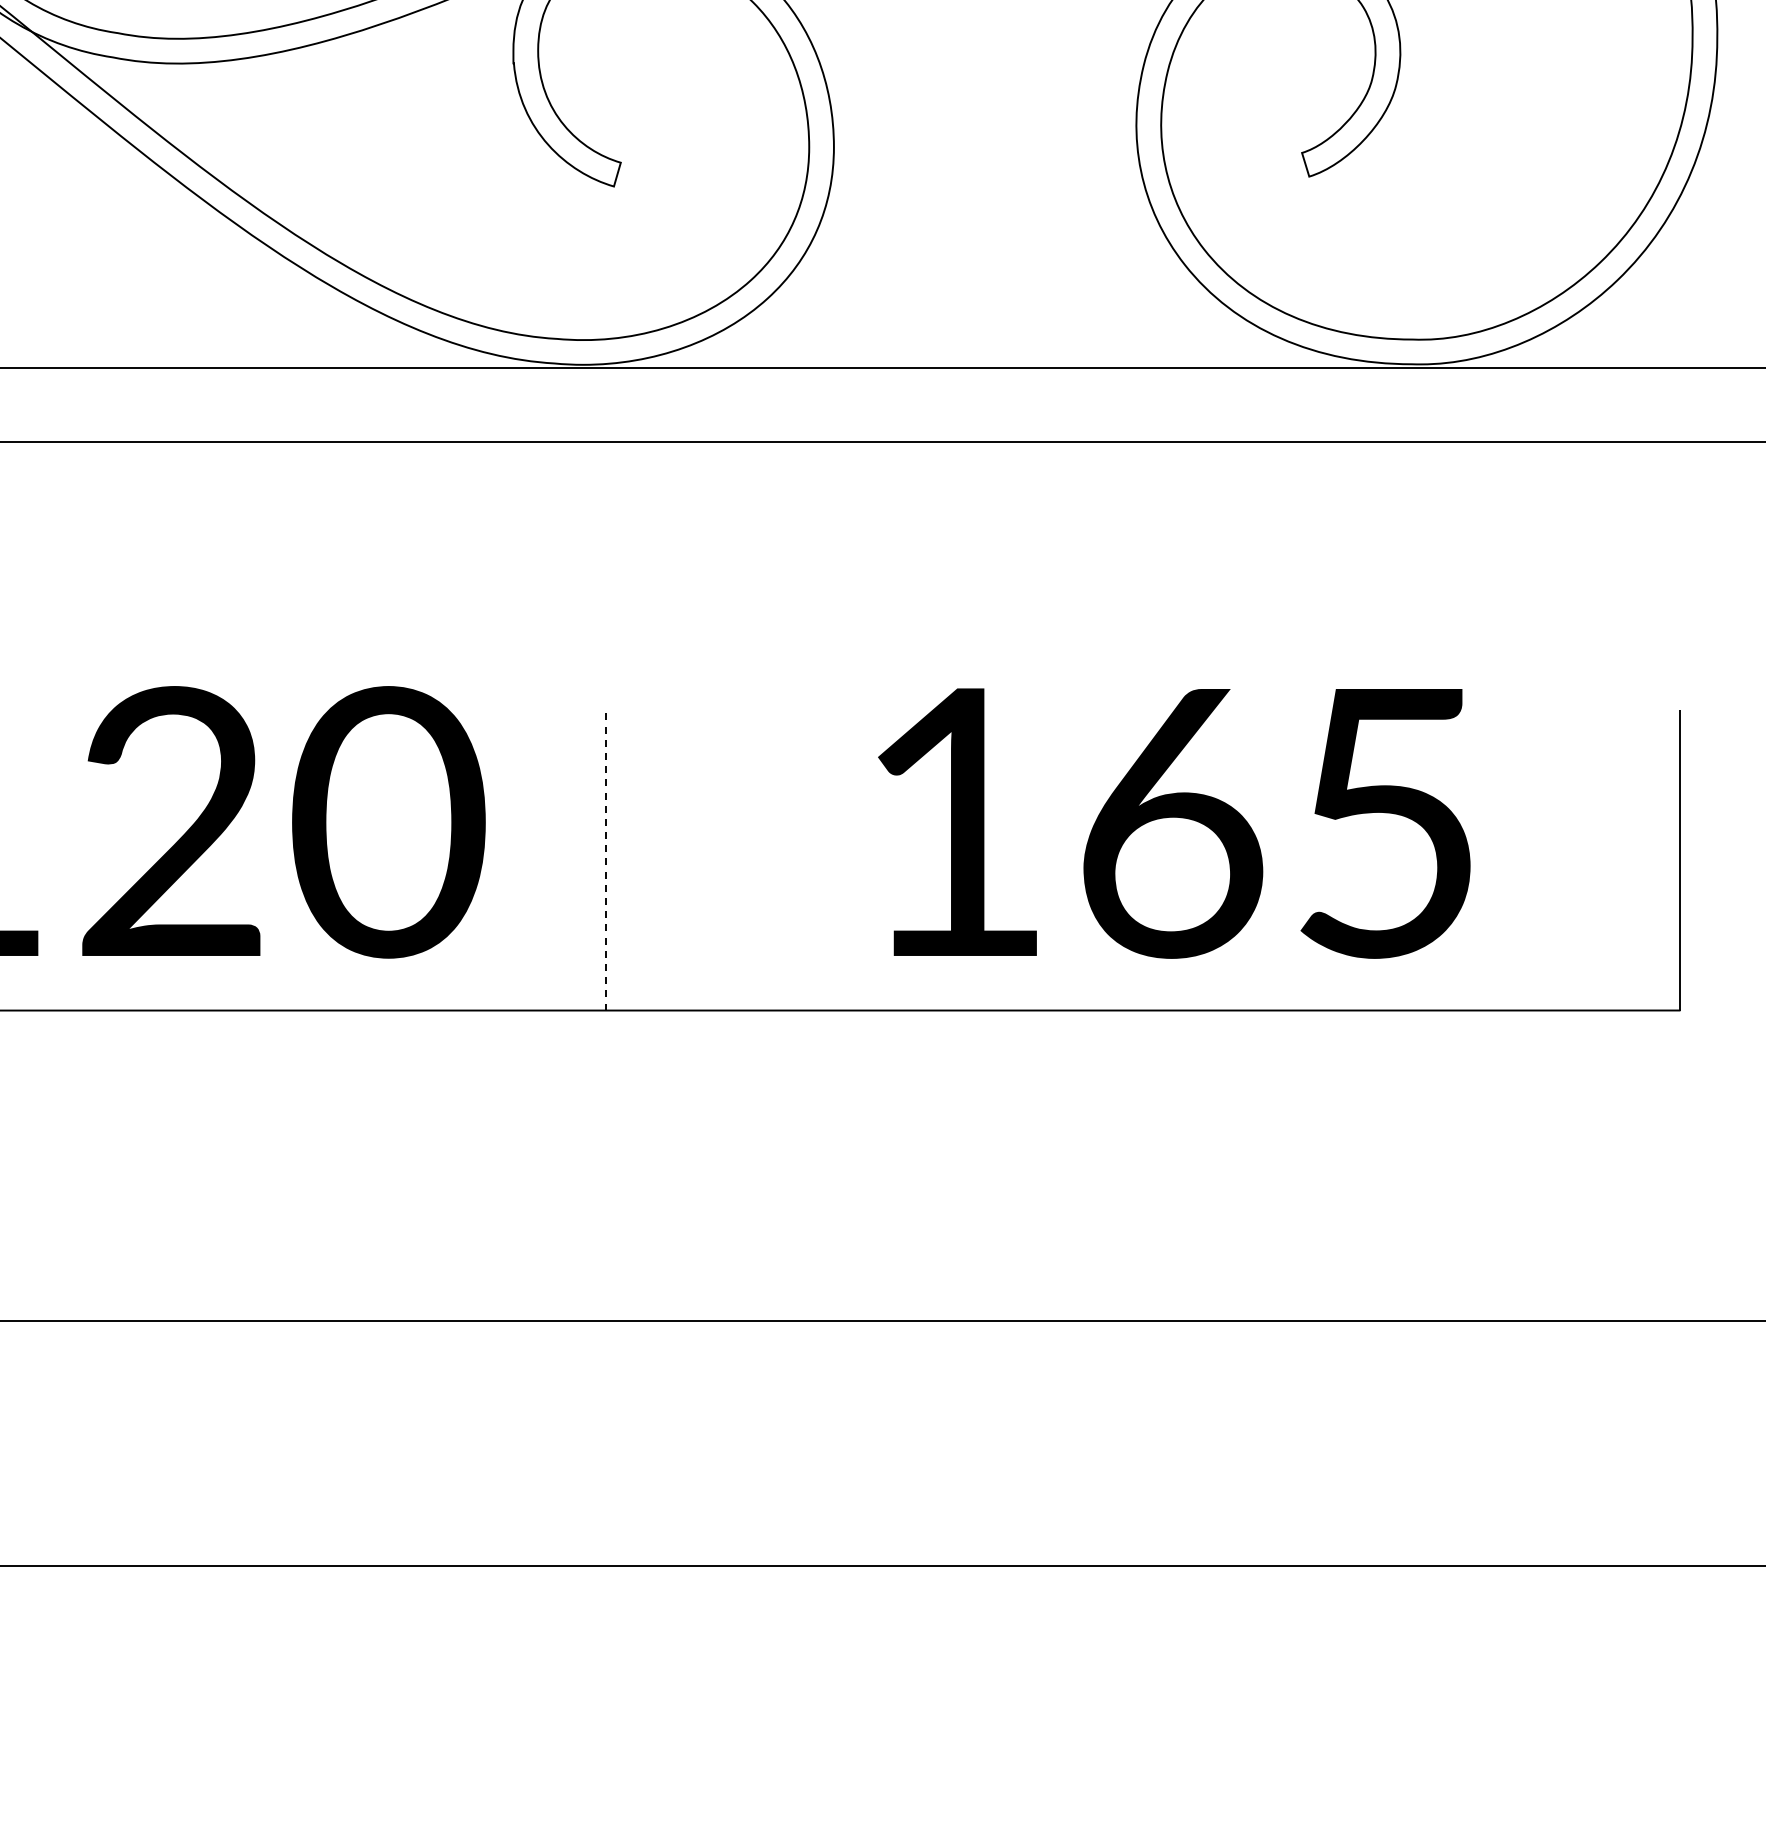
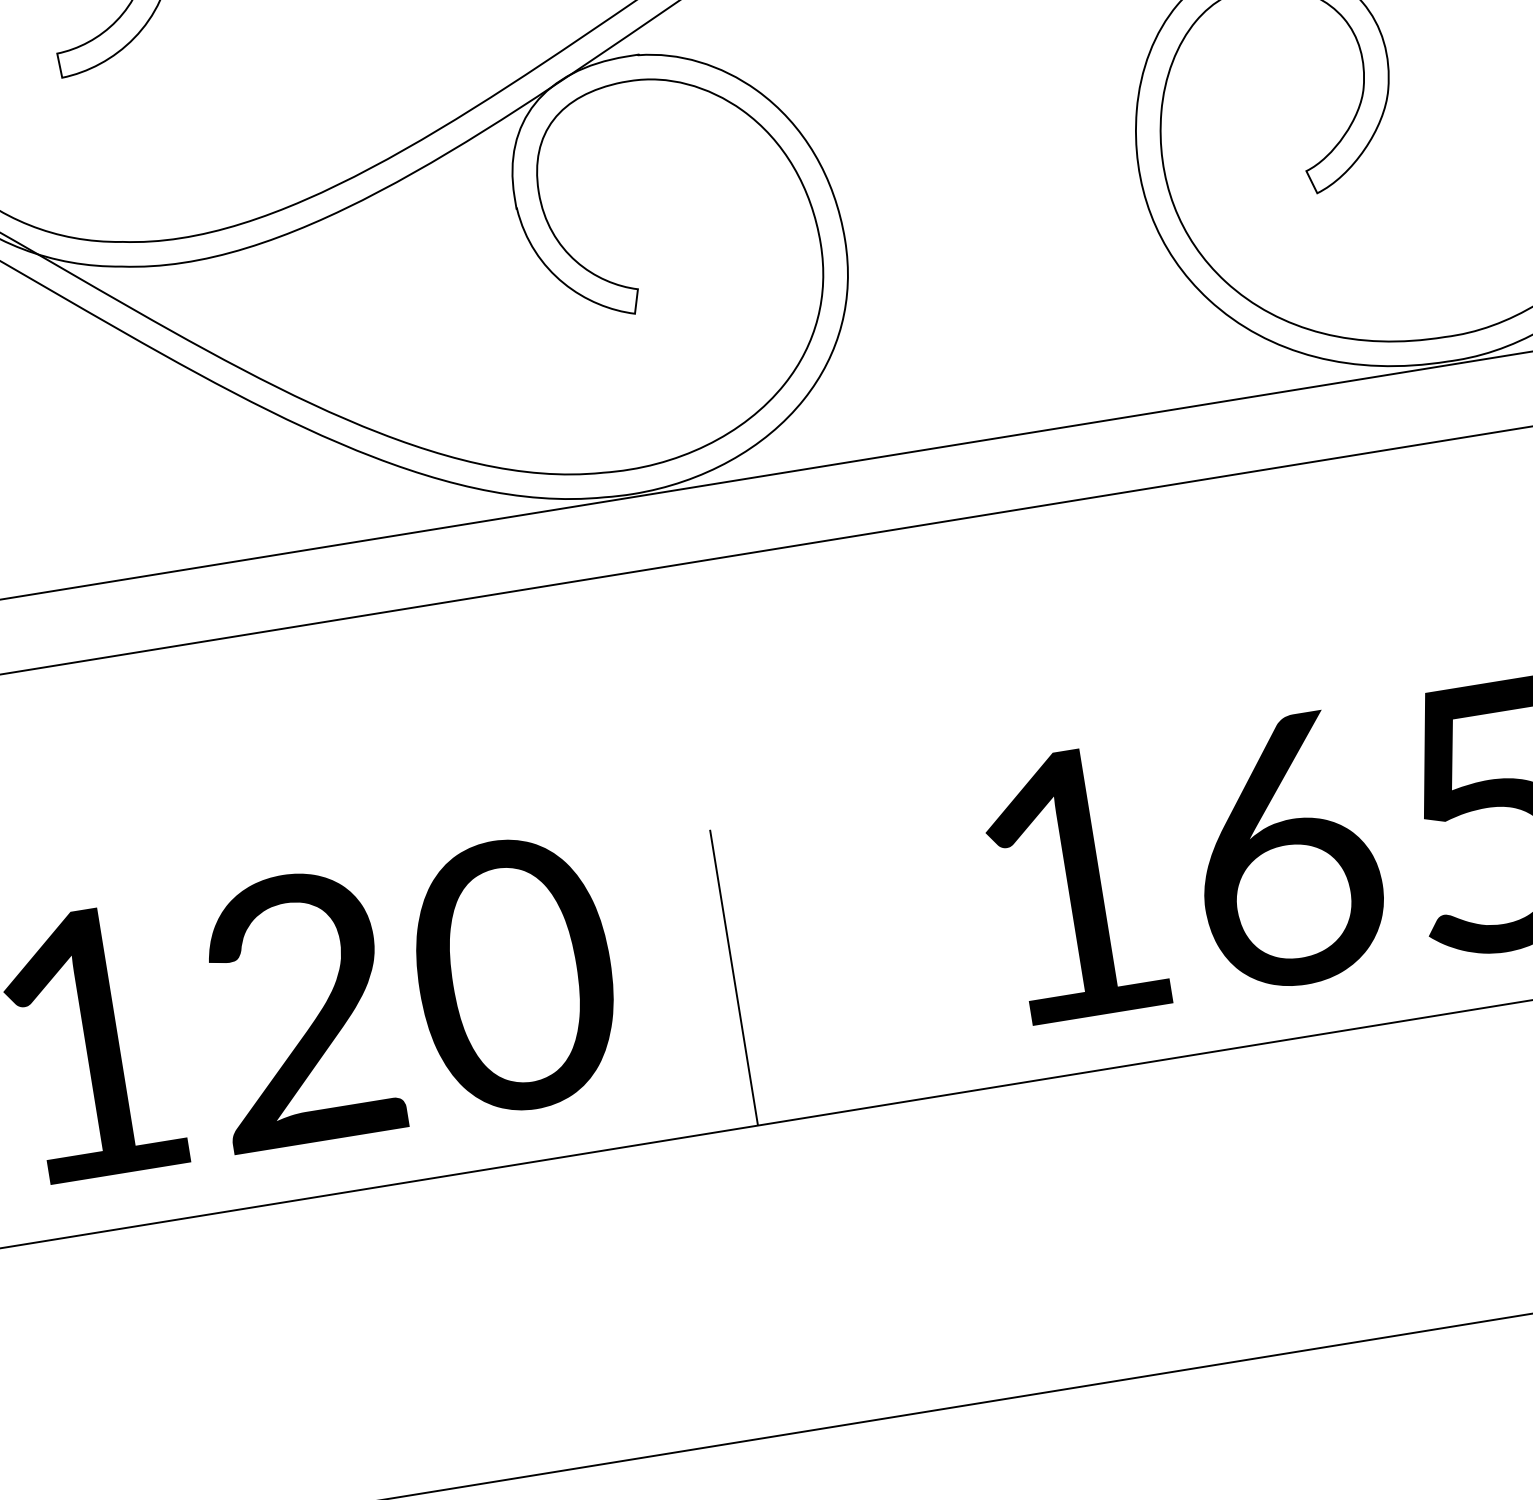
line: (605, 859) -> (733, 977), dashed -> solid

